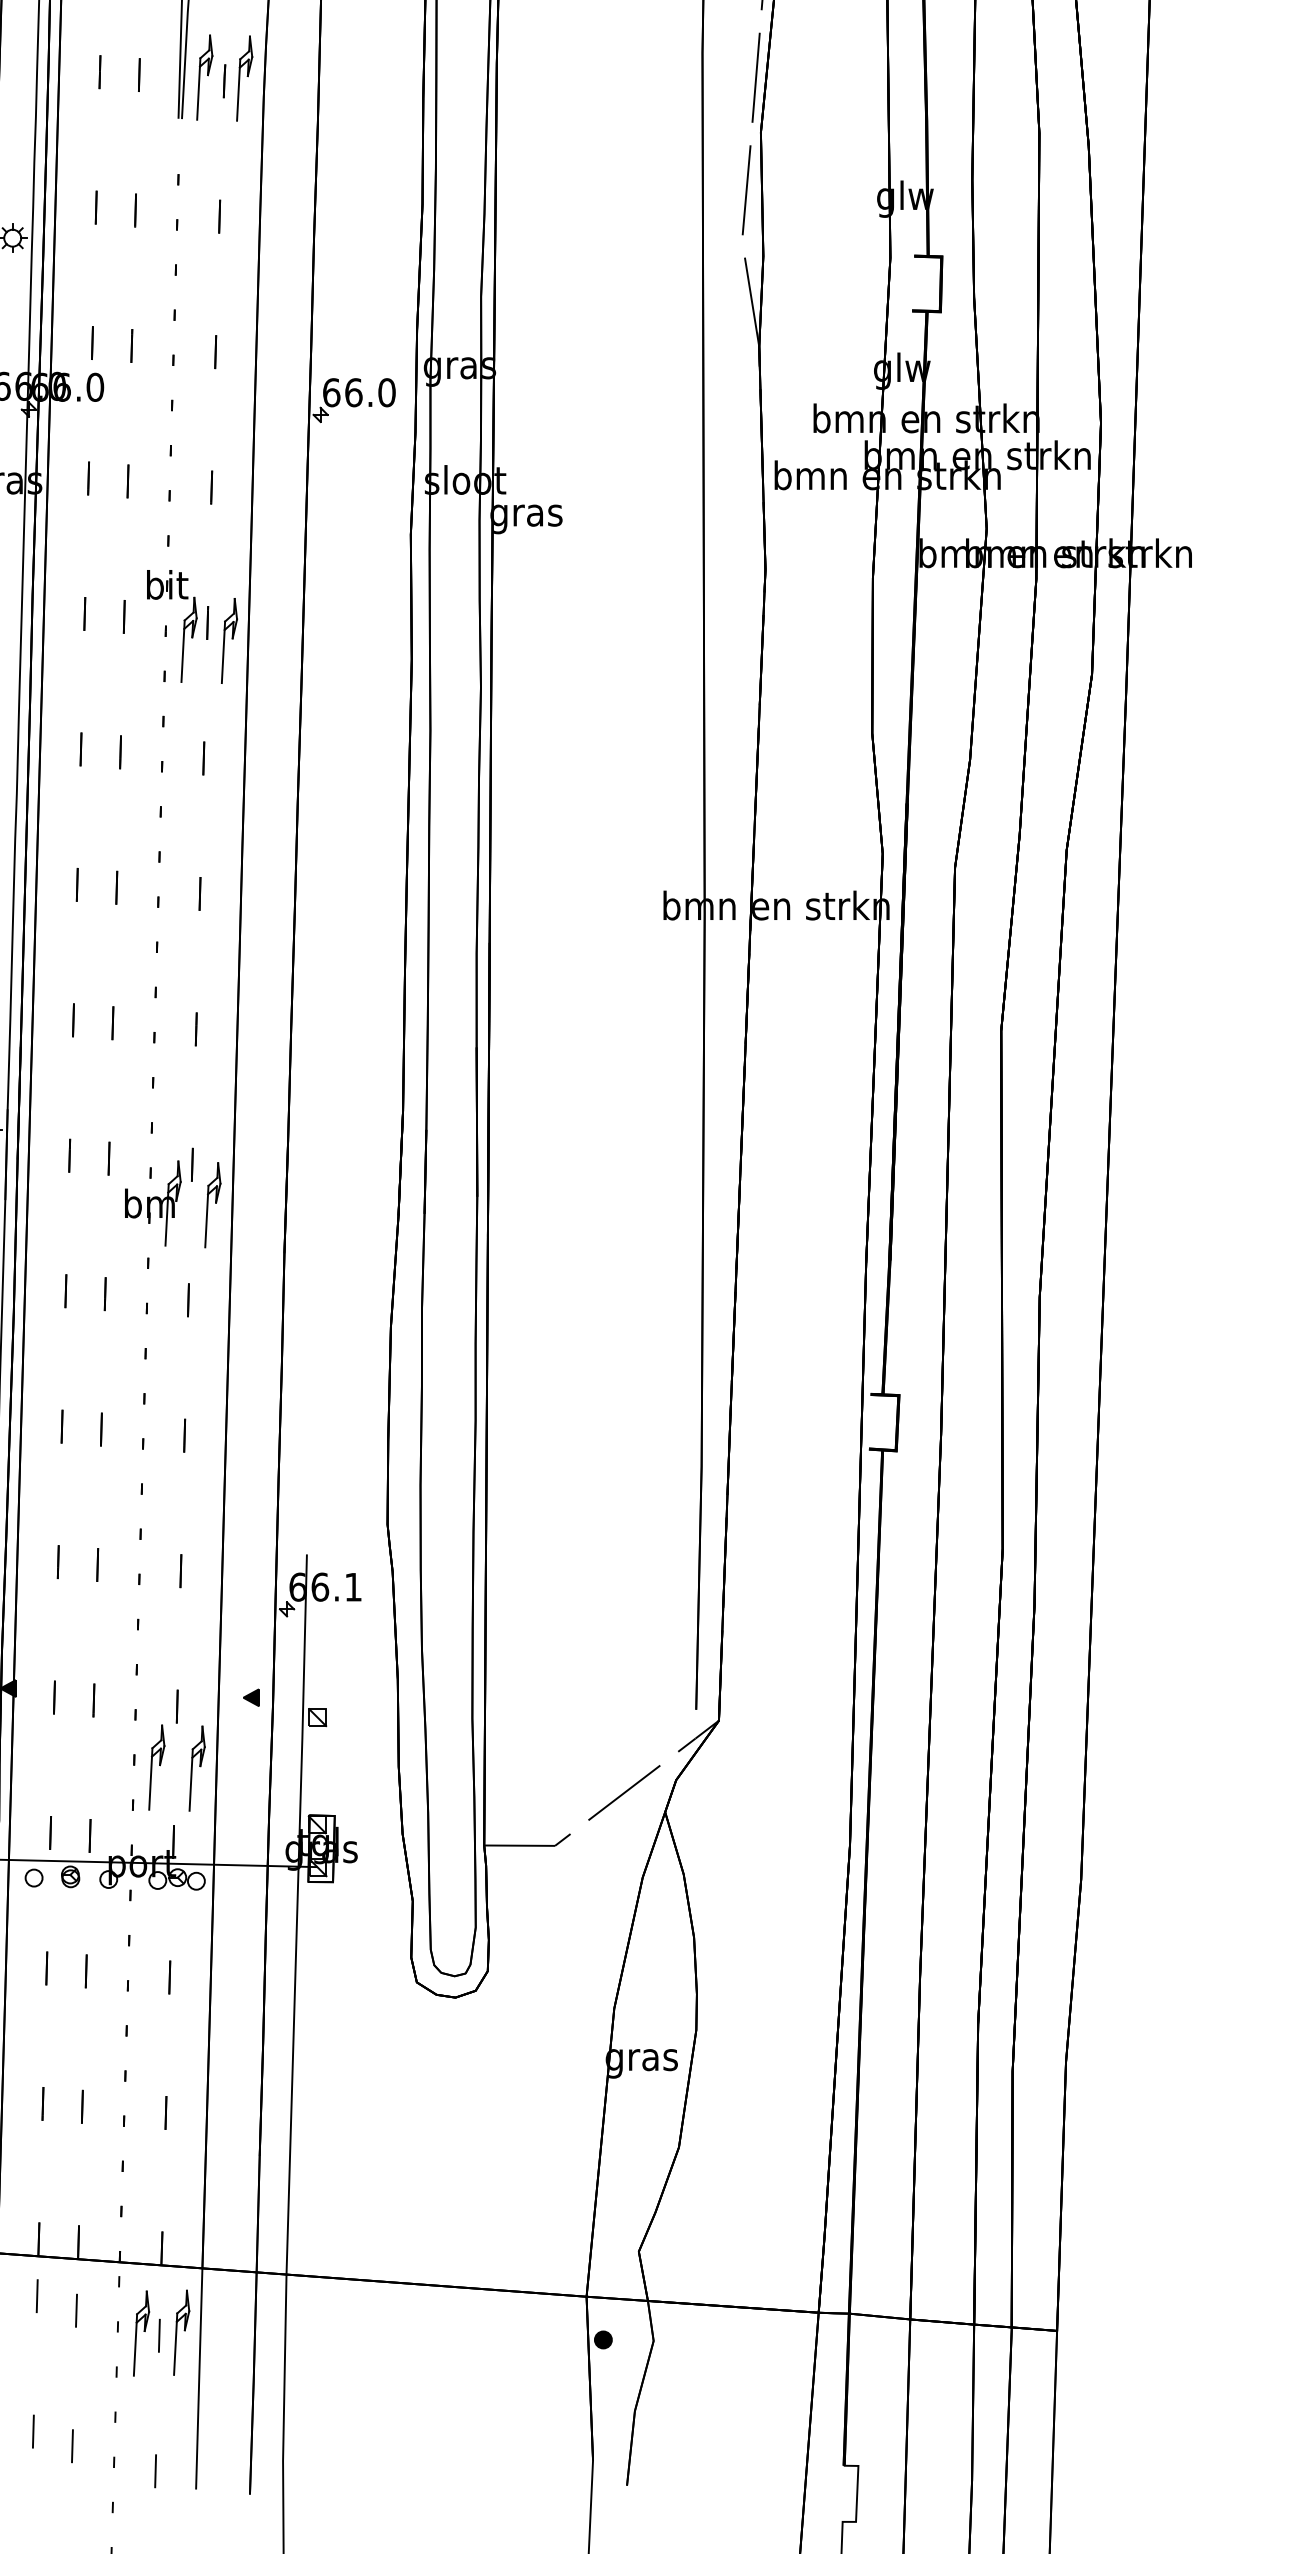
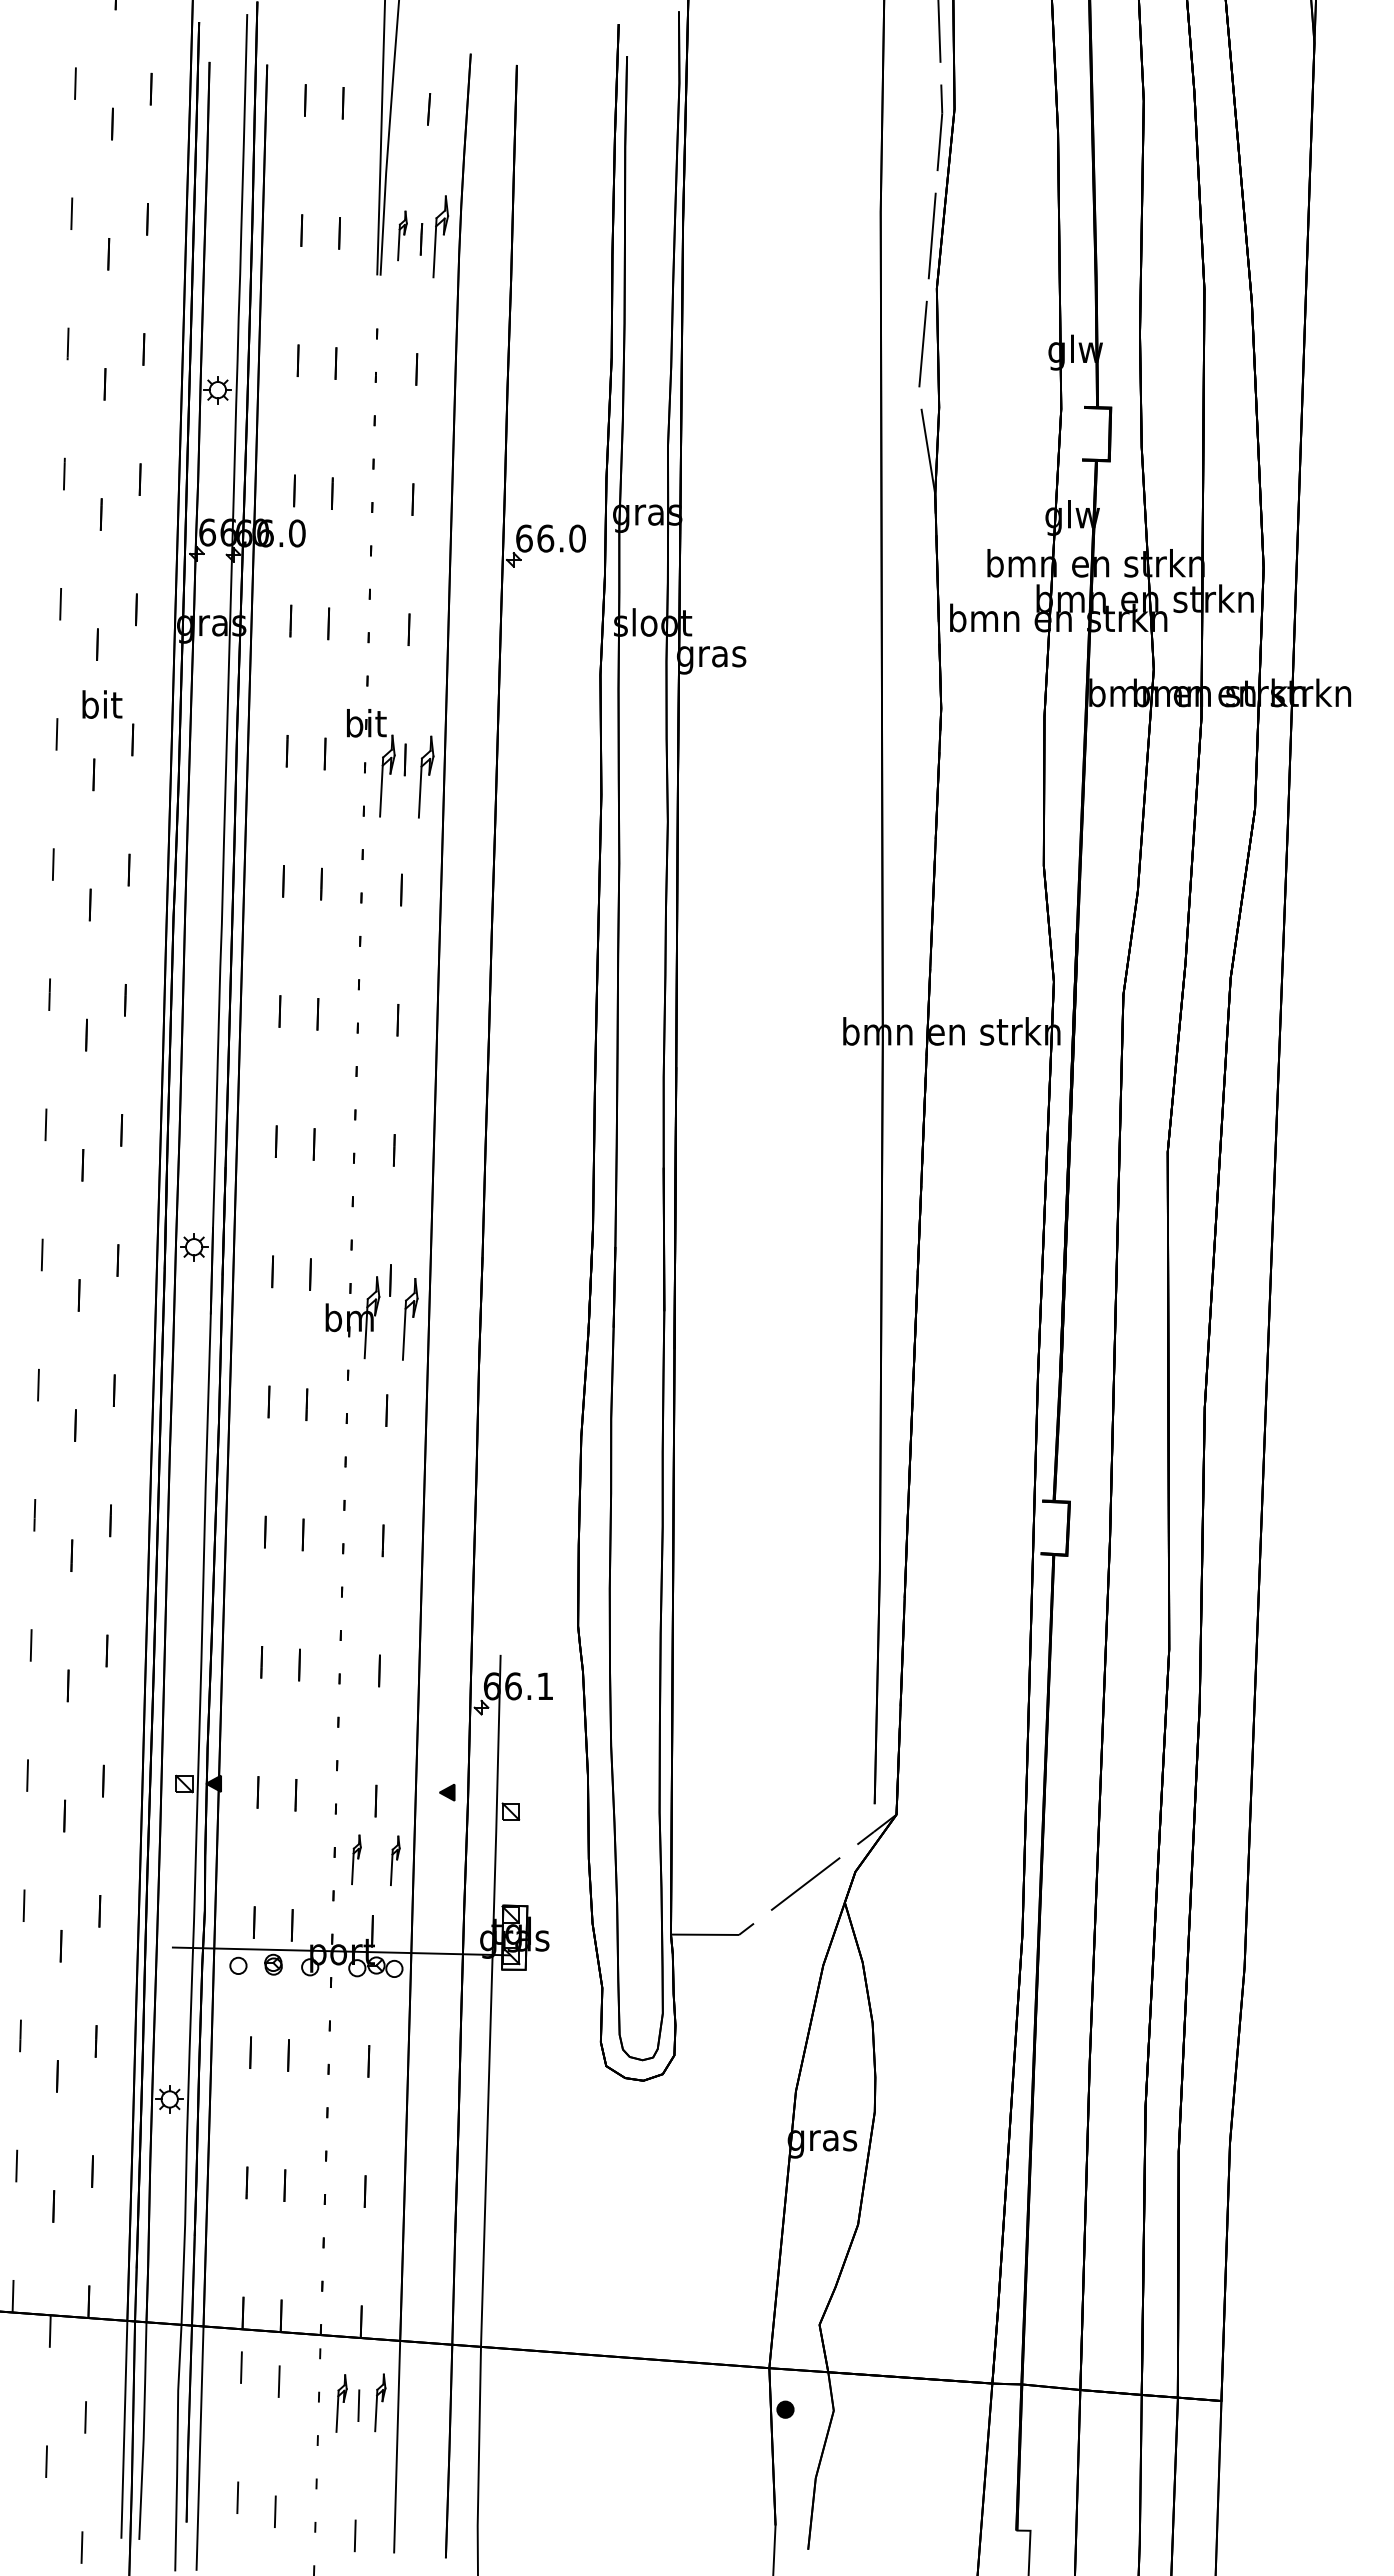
part: (204, 77) -> (402, 235), size x0.6
part: (156, 1767) -> (356, 1859), size x0.6
part: (197, 1768) -> (395, 1860), size x0.6
part: (181, 2332) -> (380, 2402), size x0.7
part: (141, 2333) -> (341, 2403), size x0.7

